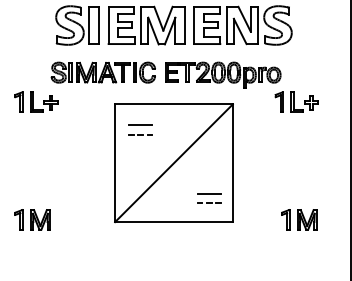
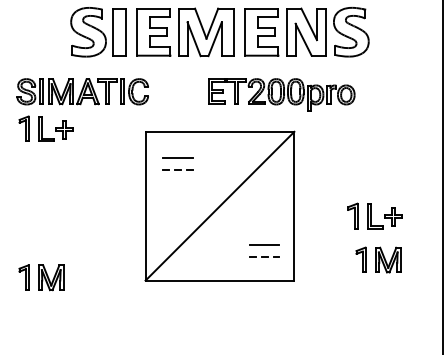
part: (102, 72) -> (81, 91), moved
part: (296, 101) -> (374, 215), moved
part: (299, 219) -> (378, 259), moved

